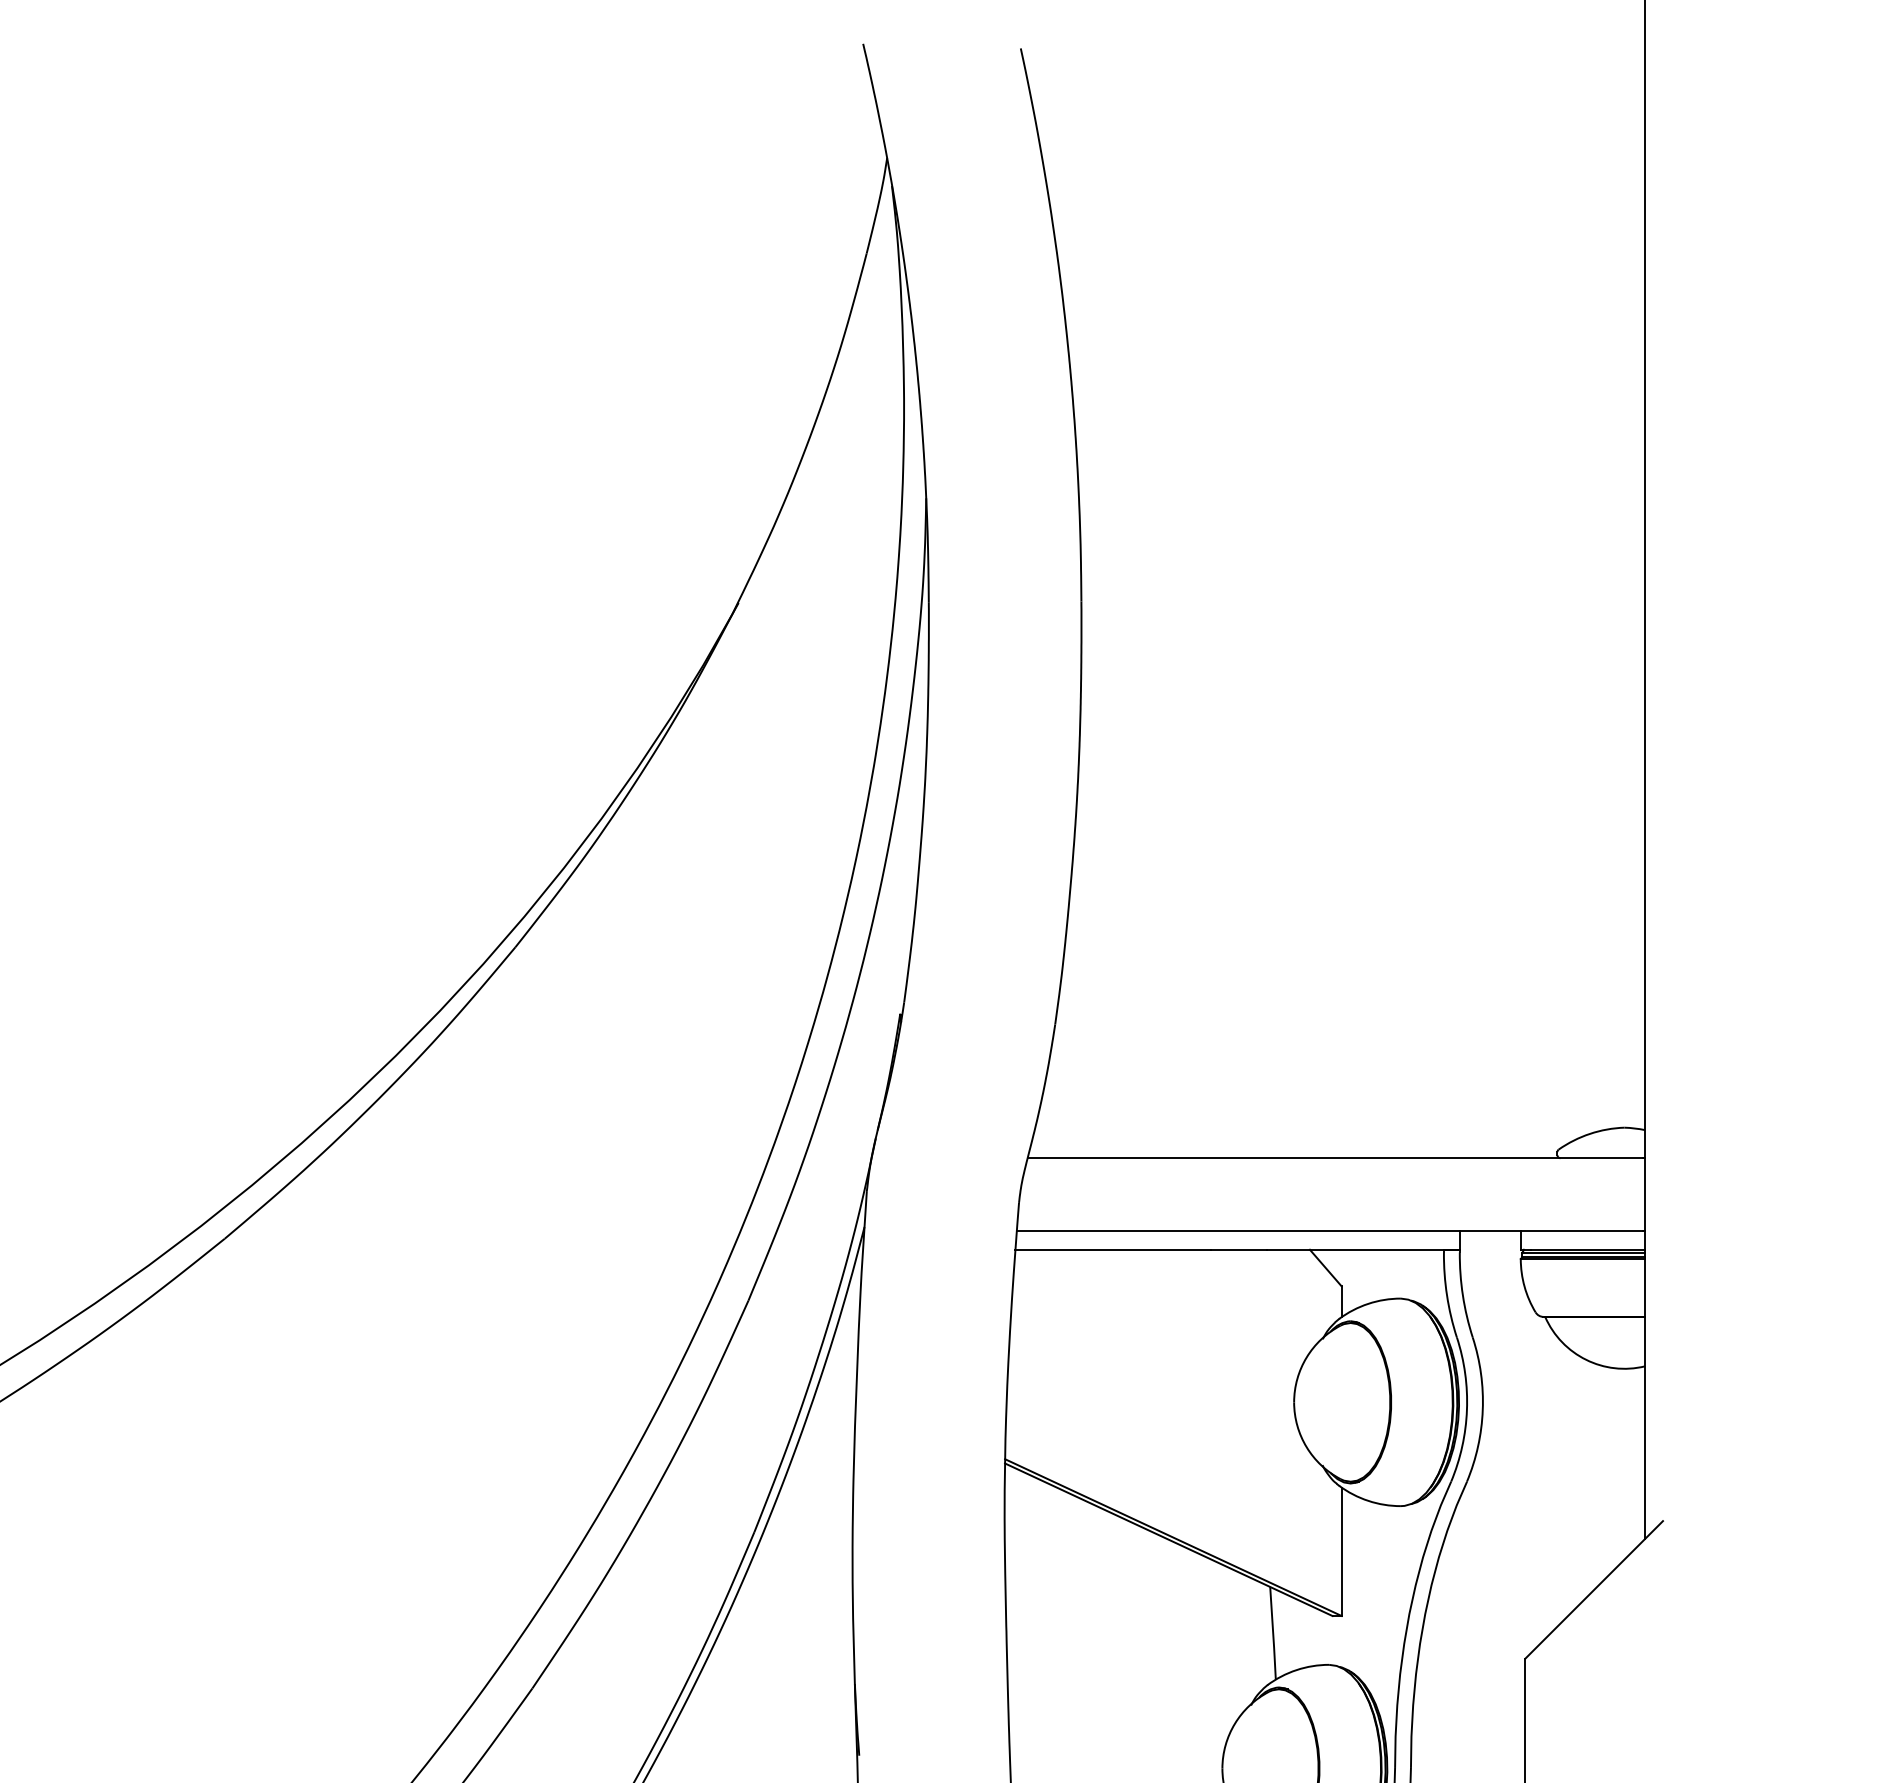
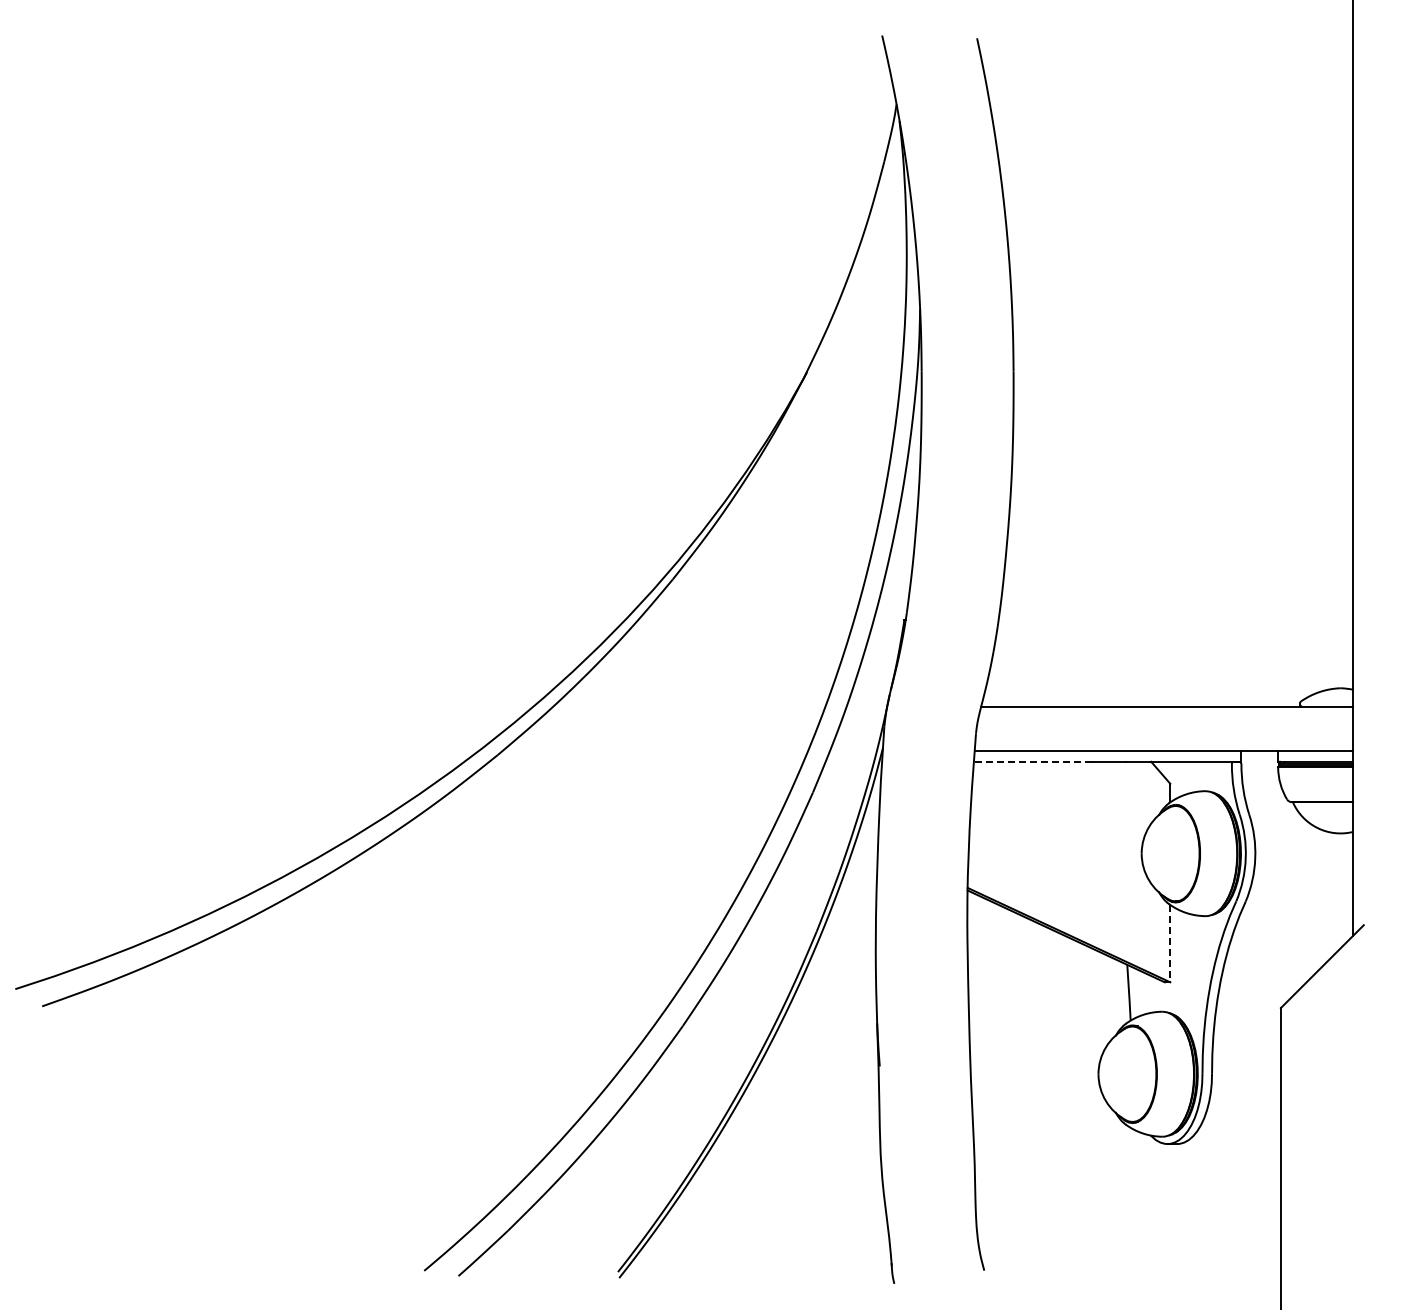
line: (1112, 1249) -> (1032, 761), solid -> dashed
line: (1341, 1551) -> (1170, 943), solid -> dashed

